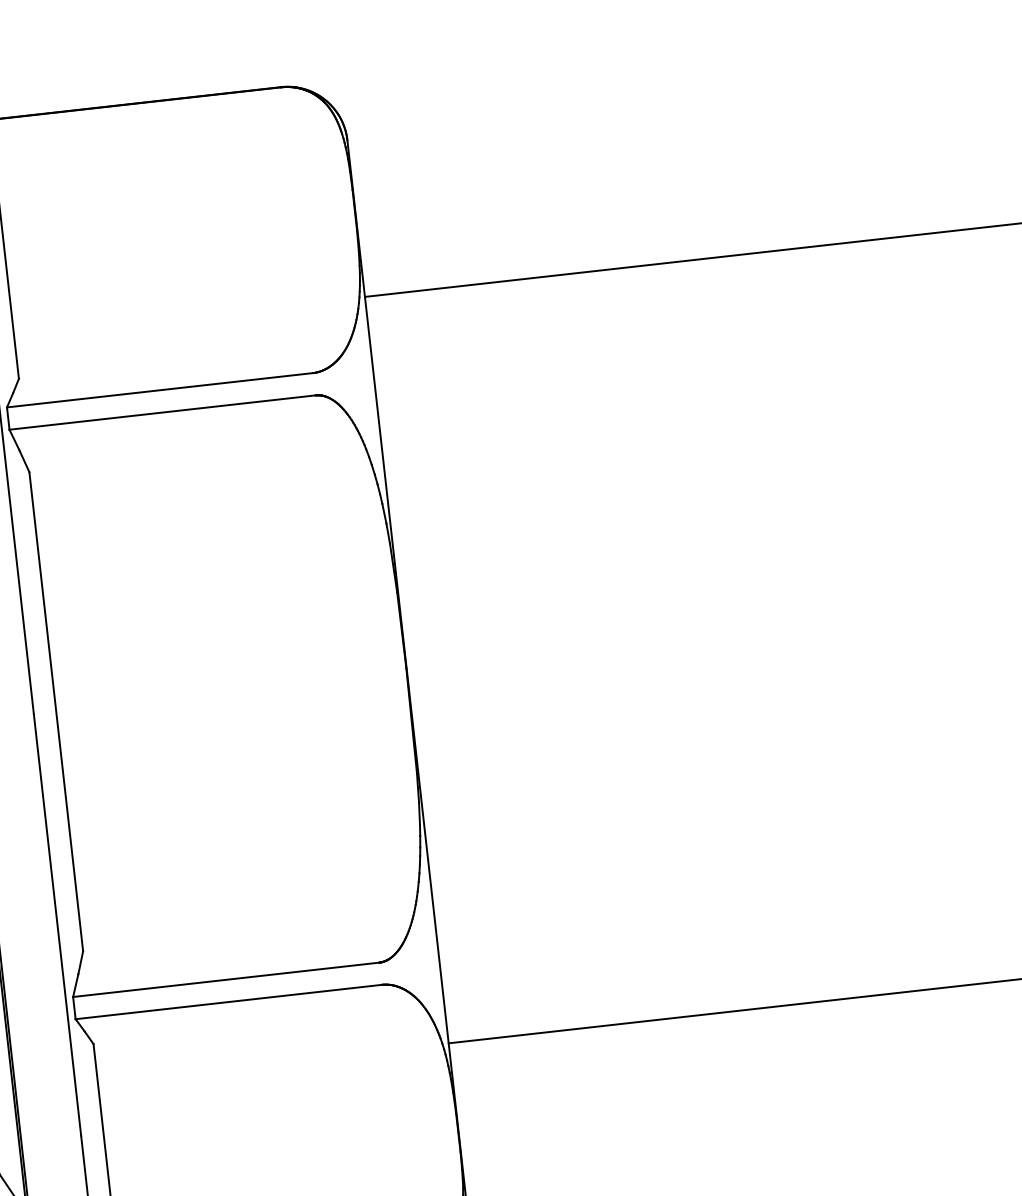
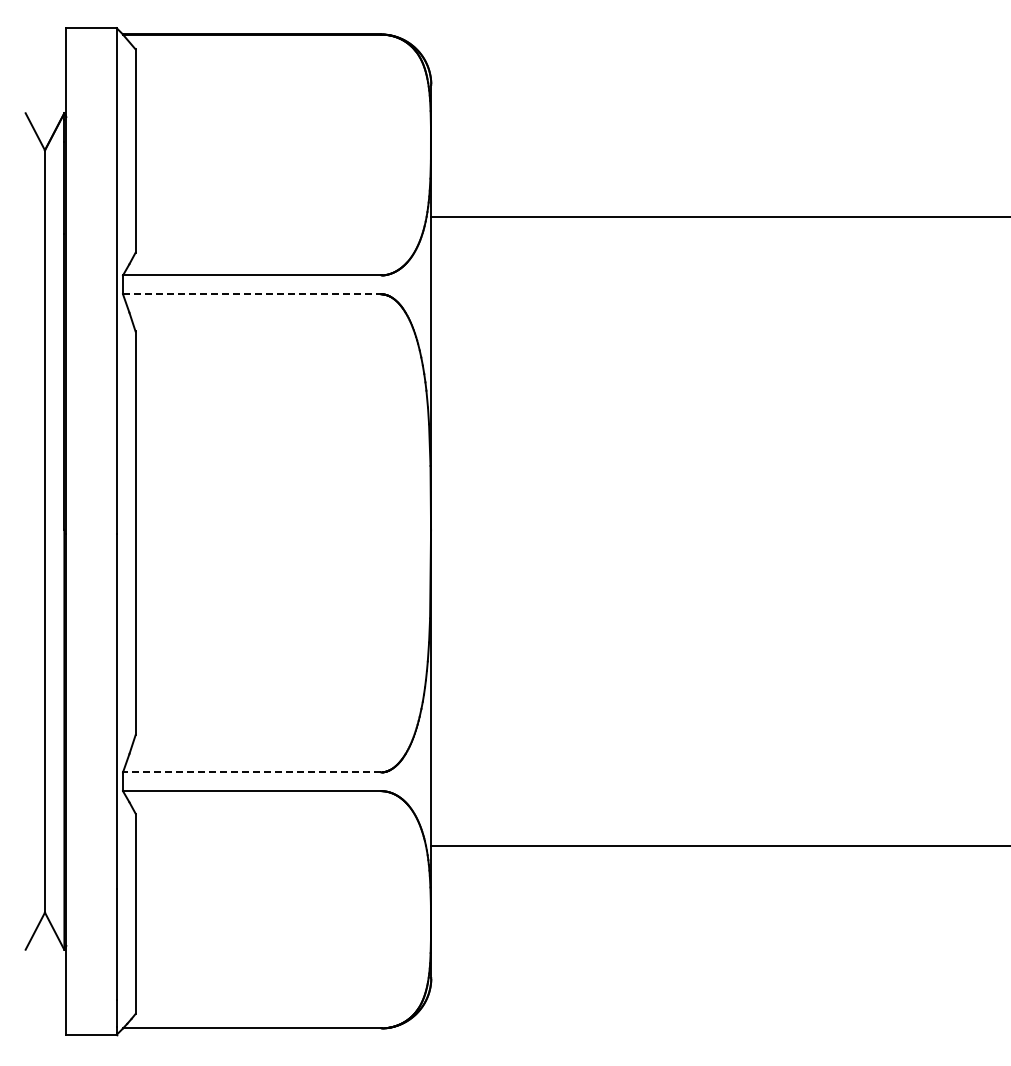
line: (161, 412) -> (251, 294), solid -> dashed
line: (225, 979) -> (251, 772), solid -> dashed

